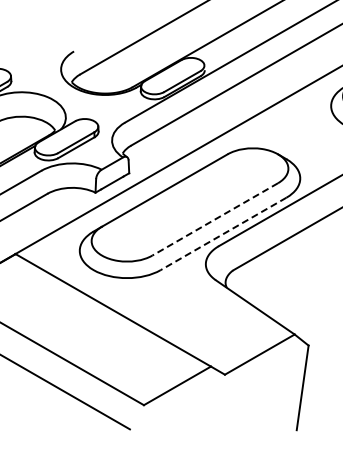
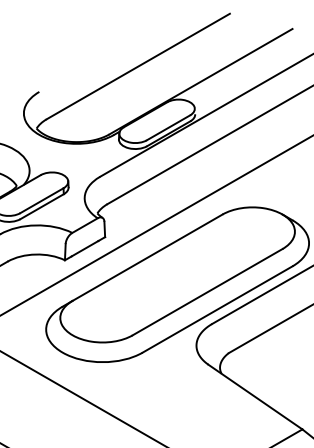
line: (215, 219) -> (207, 292), dashed -> solid
line: (223, 233) -> (217, 308), dashed -> solid

